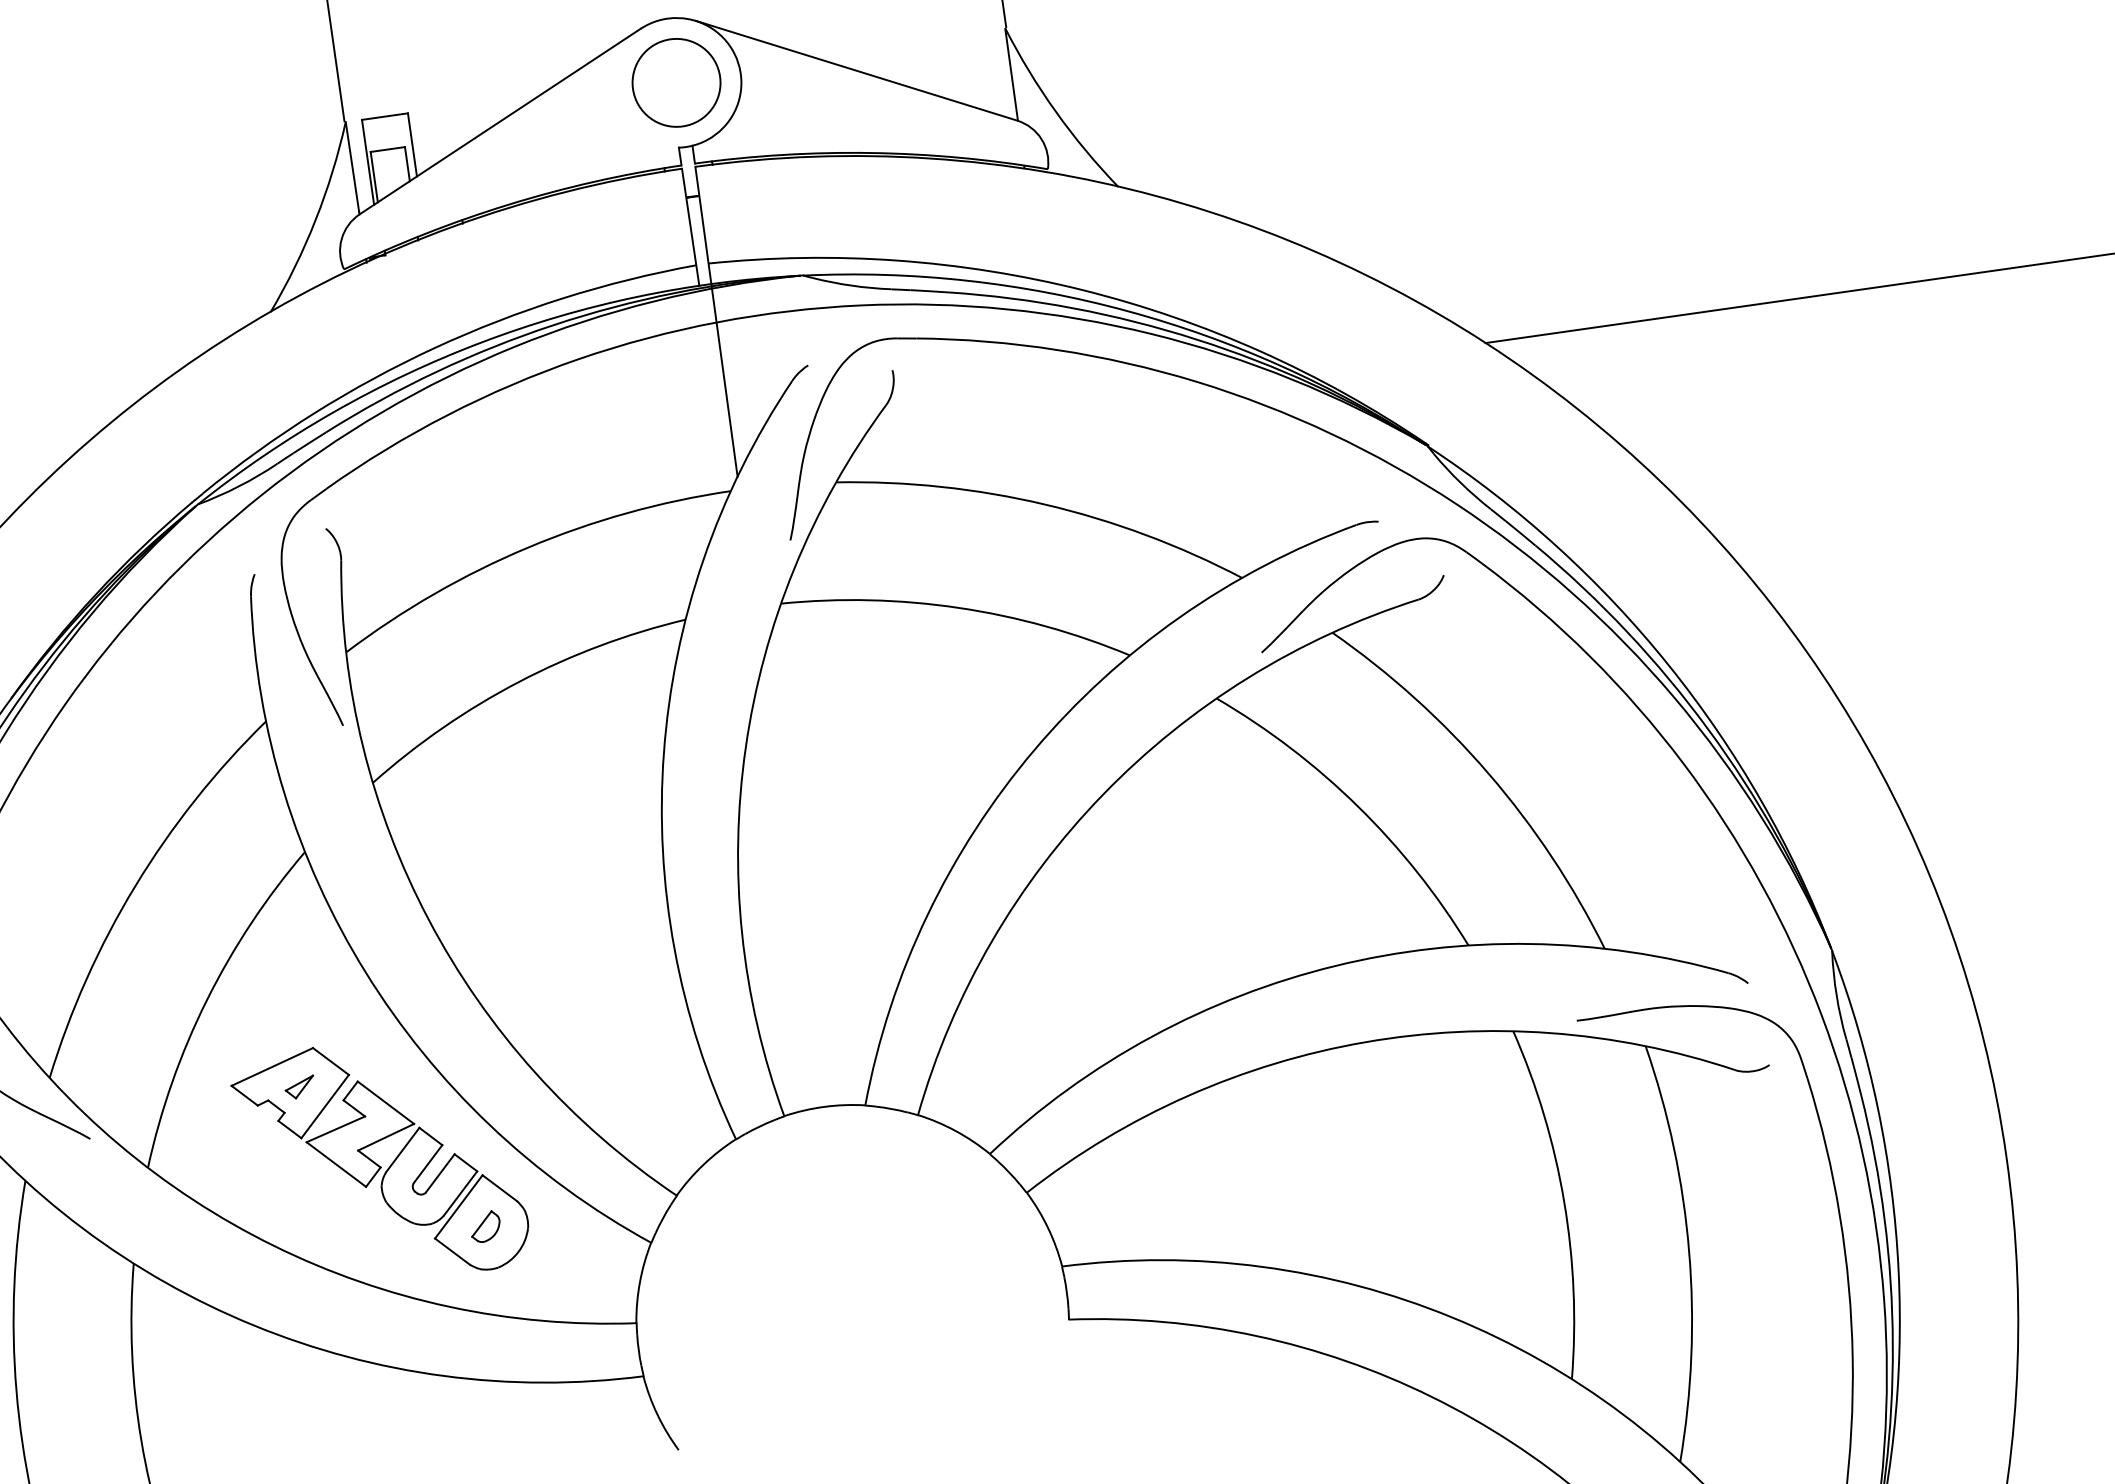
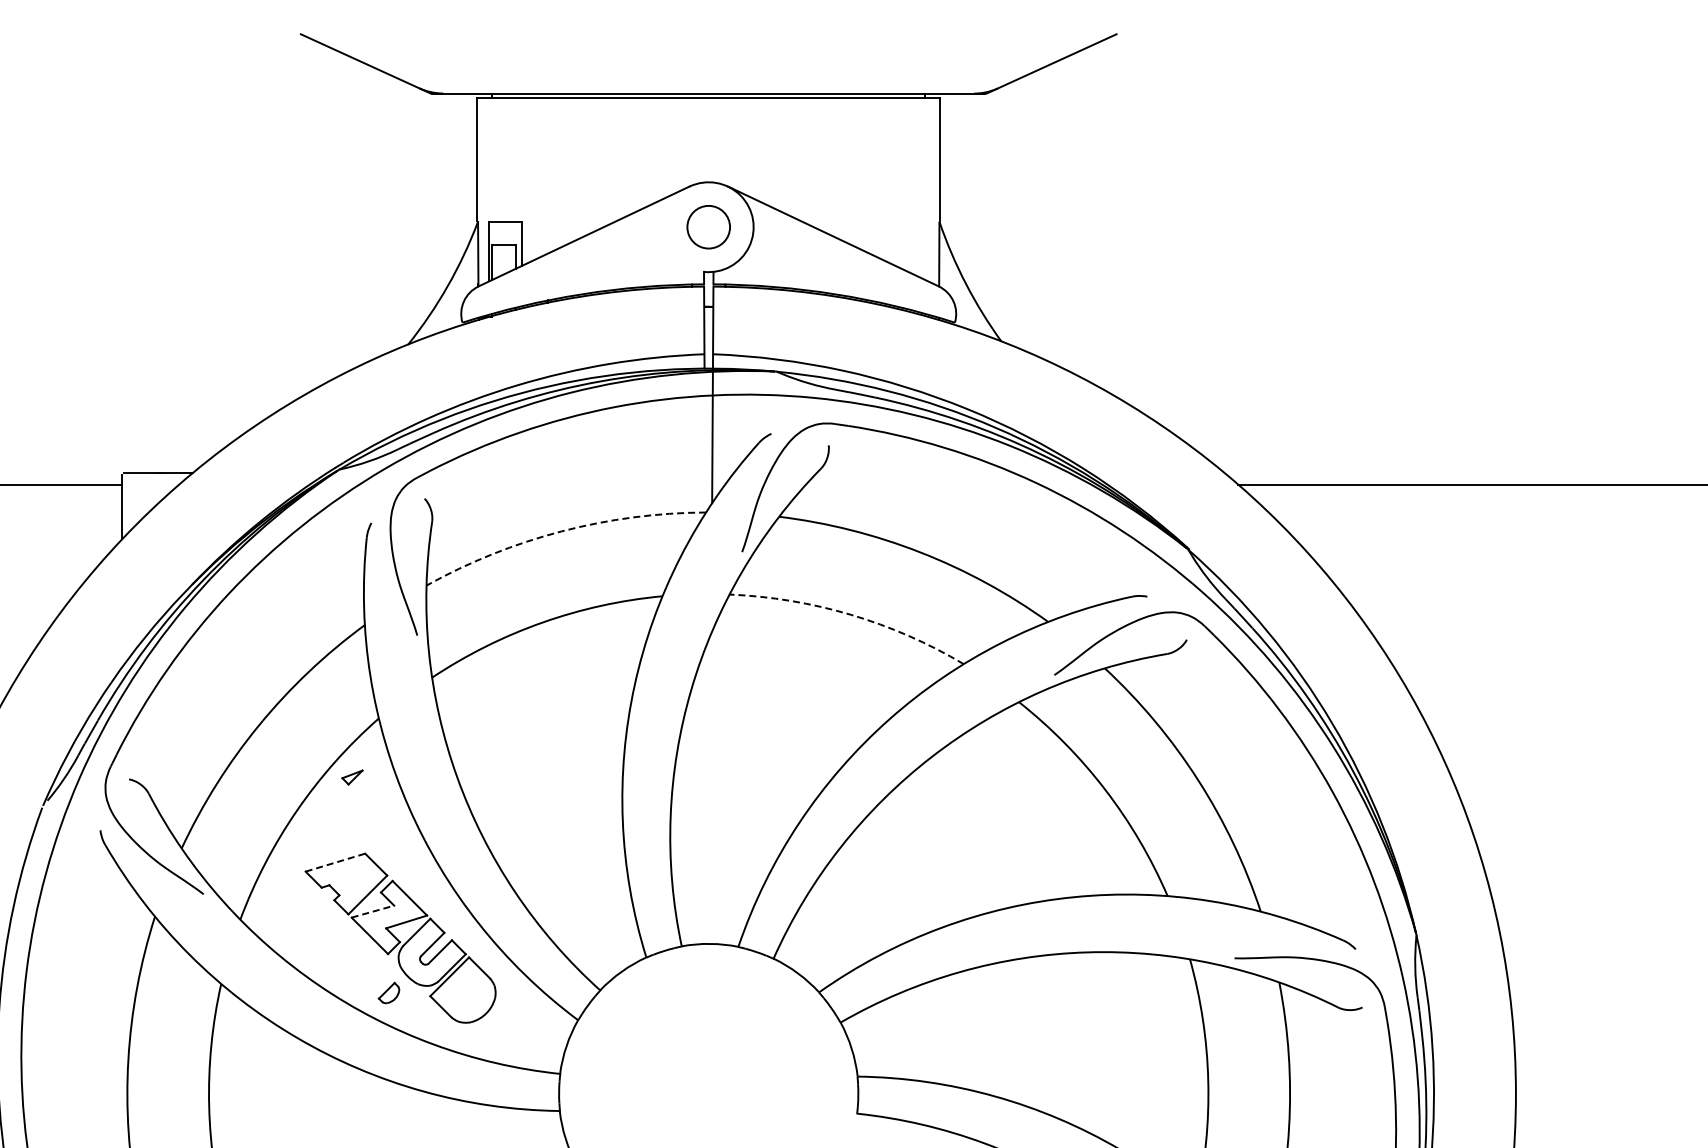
circle: (676, 81) -> (708, 226), size x0.7
arc: (528, 547) -> (561, 531), solid -> dashed
arc: (959, 607) -> (851, 614), solid -> dashed
line: (272, 1066) -> (335, 862), solid -> dashed
part: (300, 1087) -> (352, 777), moved
line: (336, 1129) -> (373, 911), solid -> dashed
part: (484, 1226) -> (388, 992), moved

